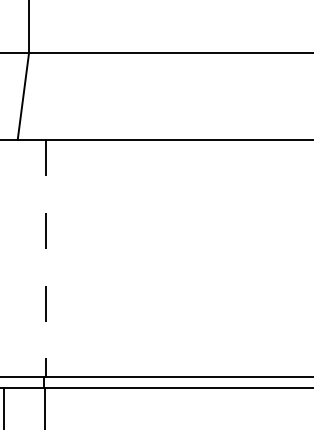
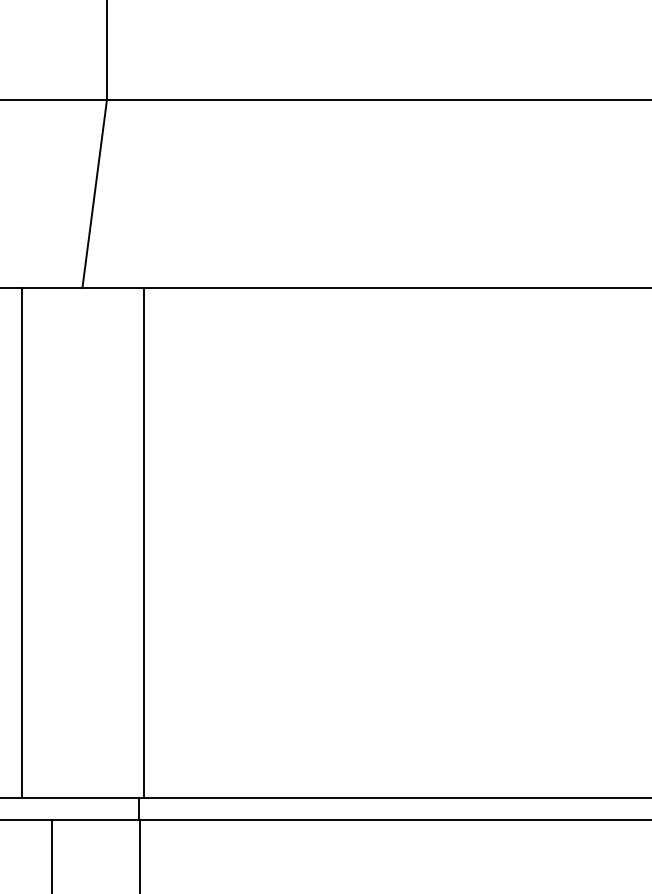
line: (46, 258) -> (144, 542), dashed -> solid

